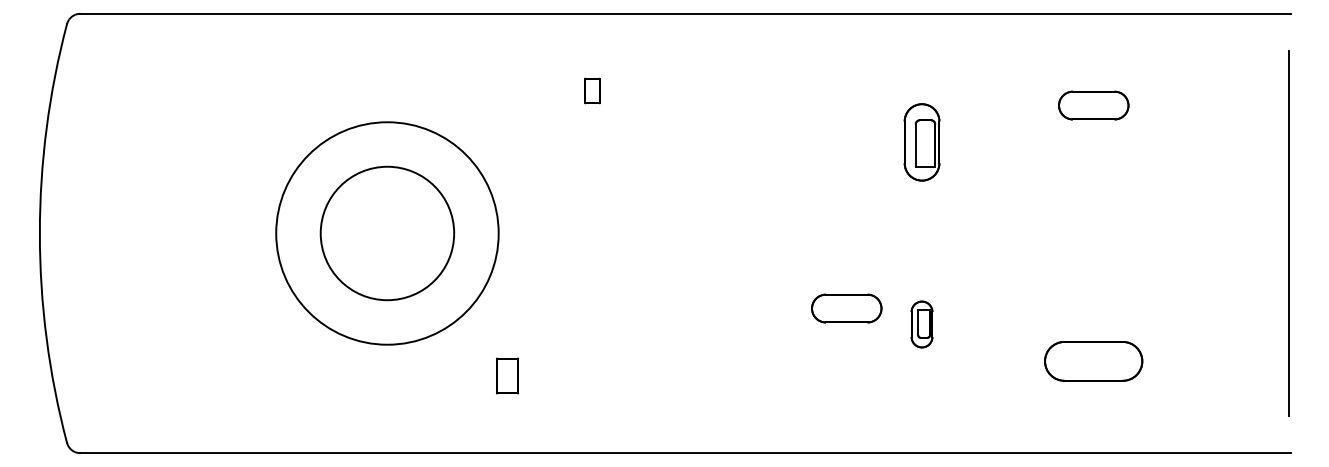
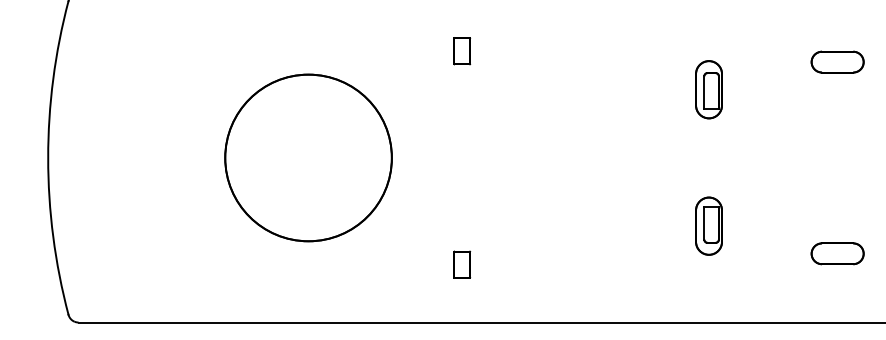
part: (592, 90) -> (462, 50), size x1.43
circle: (387, 233) -> (308, 157), size x1.67
part: (846, 308) -> (652, 214), removed
part: (921, 324) -> (708, 226), size x1.67
part: (1093, 361) -> (837, 253), size x0.71
part: (507, 375) -> (462, 264), moved

